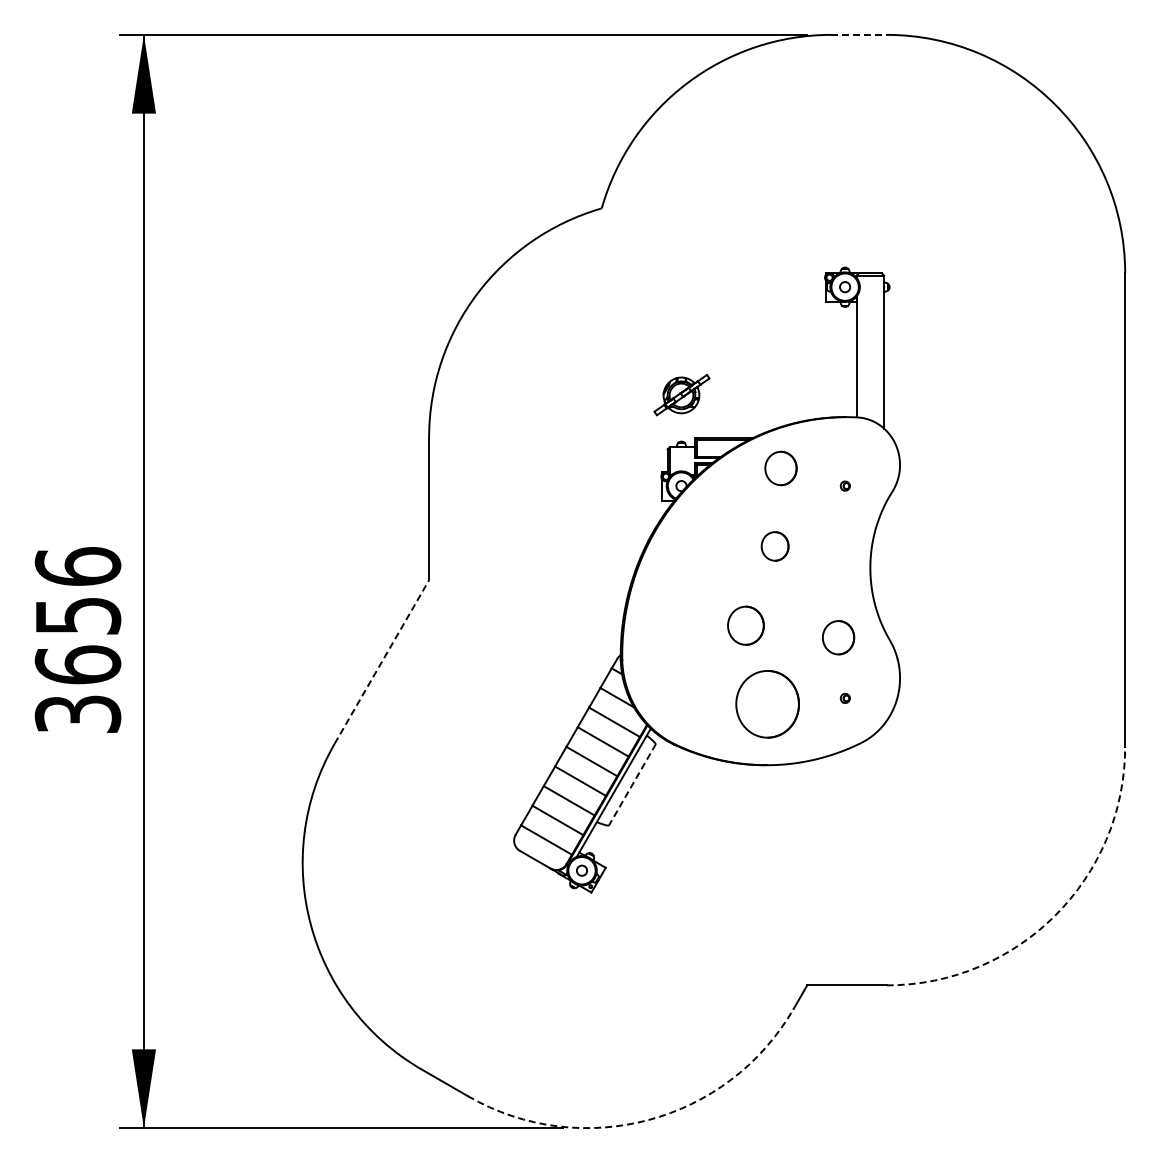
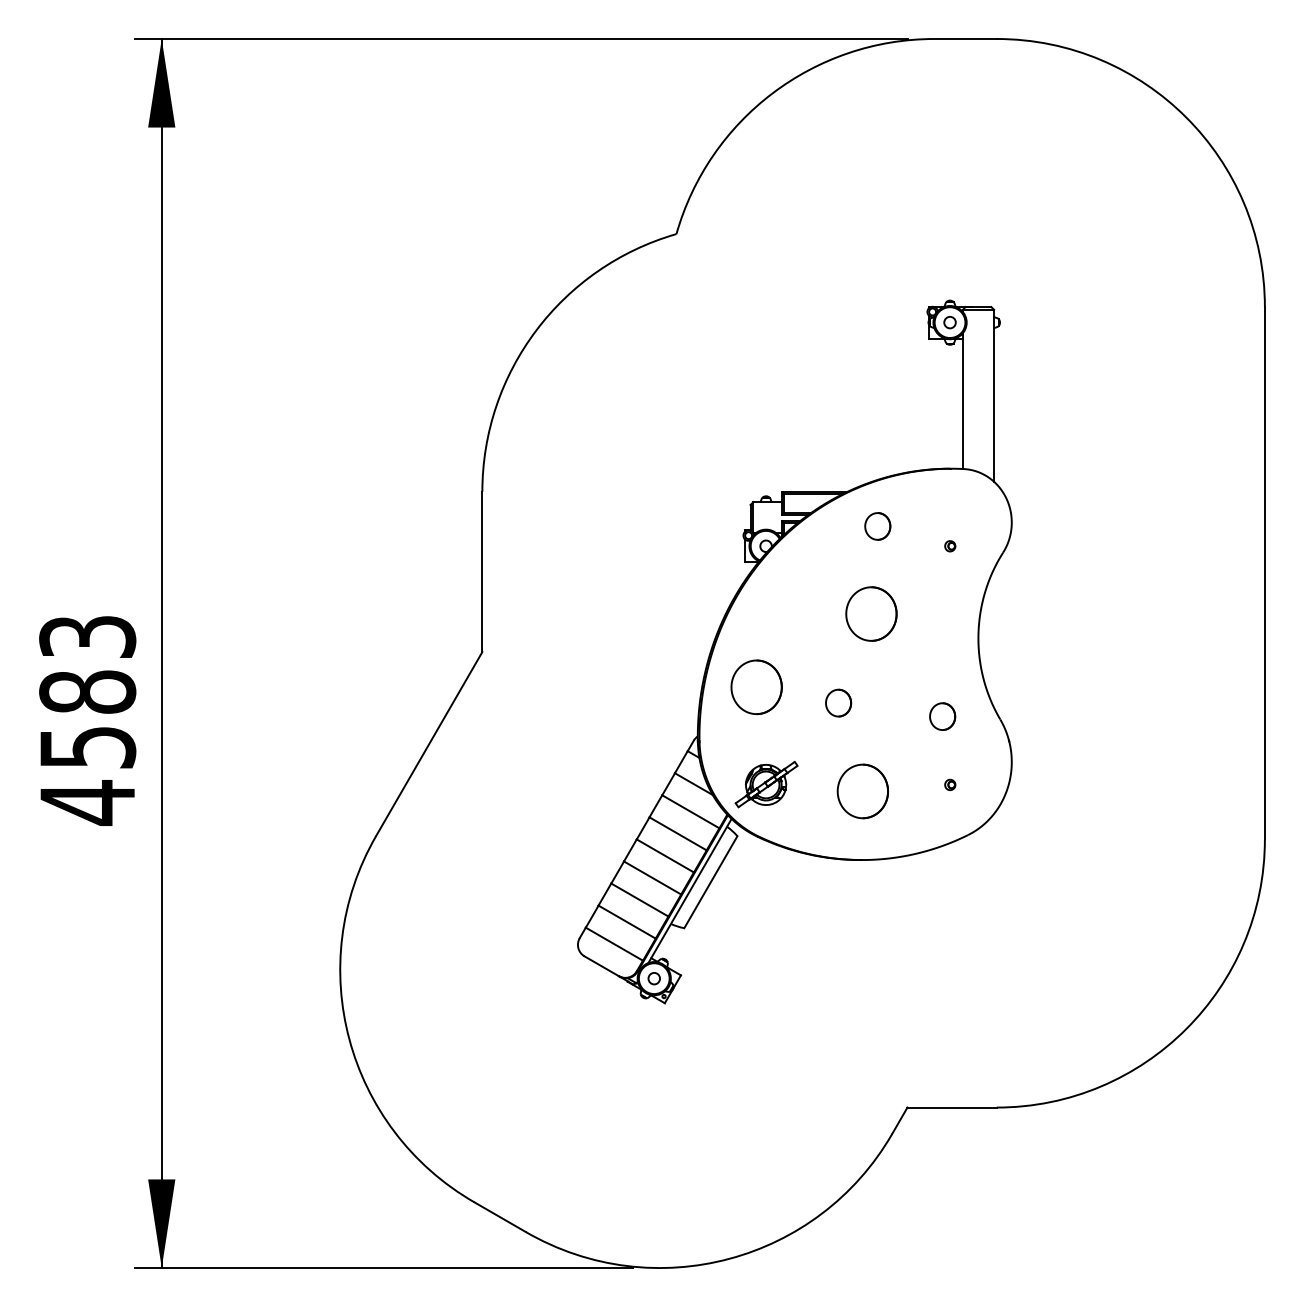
line: (858, 34) -> (965, 38), dashed -> solid
part: (681, 394) -> (766, 783), moved
part: (780, 468) -> (877, 526), size x0.71
part: (774, 546) -> (870, 614), size x1.67
part: (672, 611) -> (755, 687), added
part: (745, 625) -> (838, 702), size x0.62
part: (838, 637) -> (942, 716), size x0.71
text: (77, 640) -> (87, 719), 3656 -> 4583
line: (382, 661) -> (429, 743), dashed -> solid
part: (767, 703) -> (862, 790), size x0.71
line: (632, 785) -> (711, 882), dashed -> solid
arc: (1055, 915) -> (1186, 1028), dashed -> solid
arc: (648, 1119) -> (729, 1258), dashed -> solid

